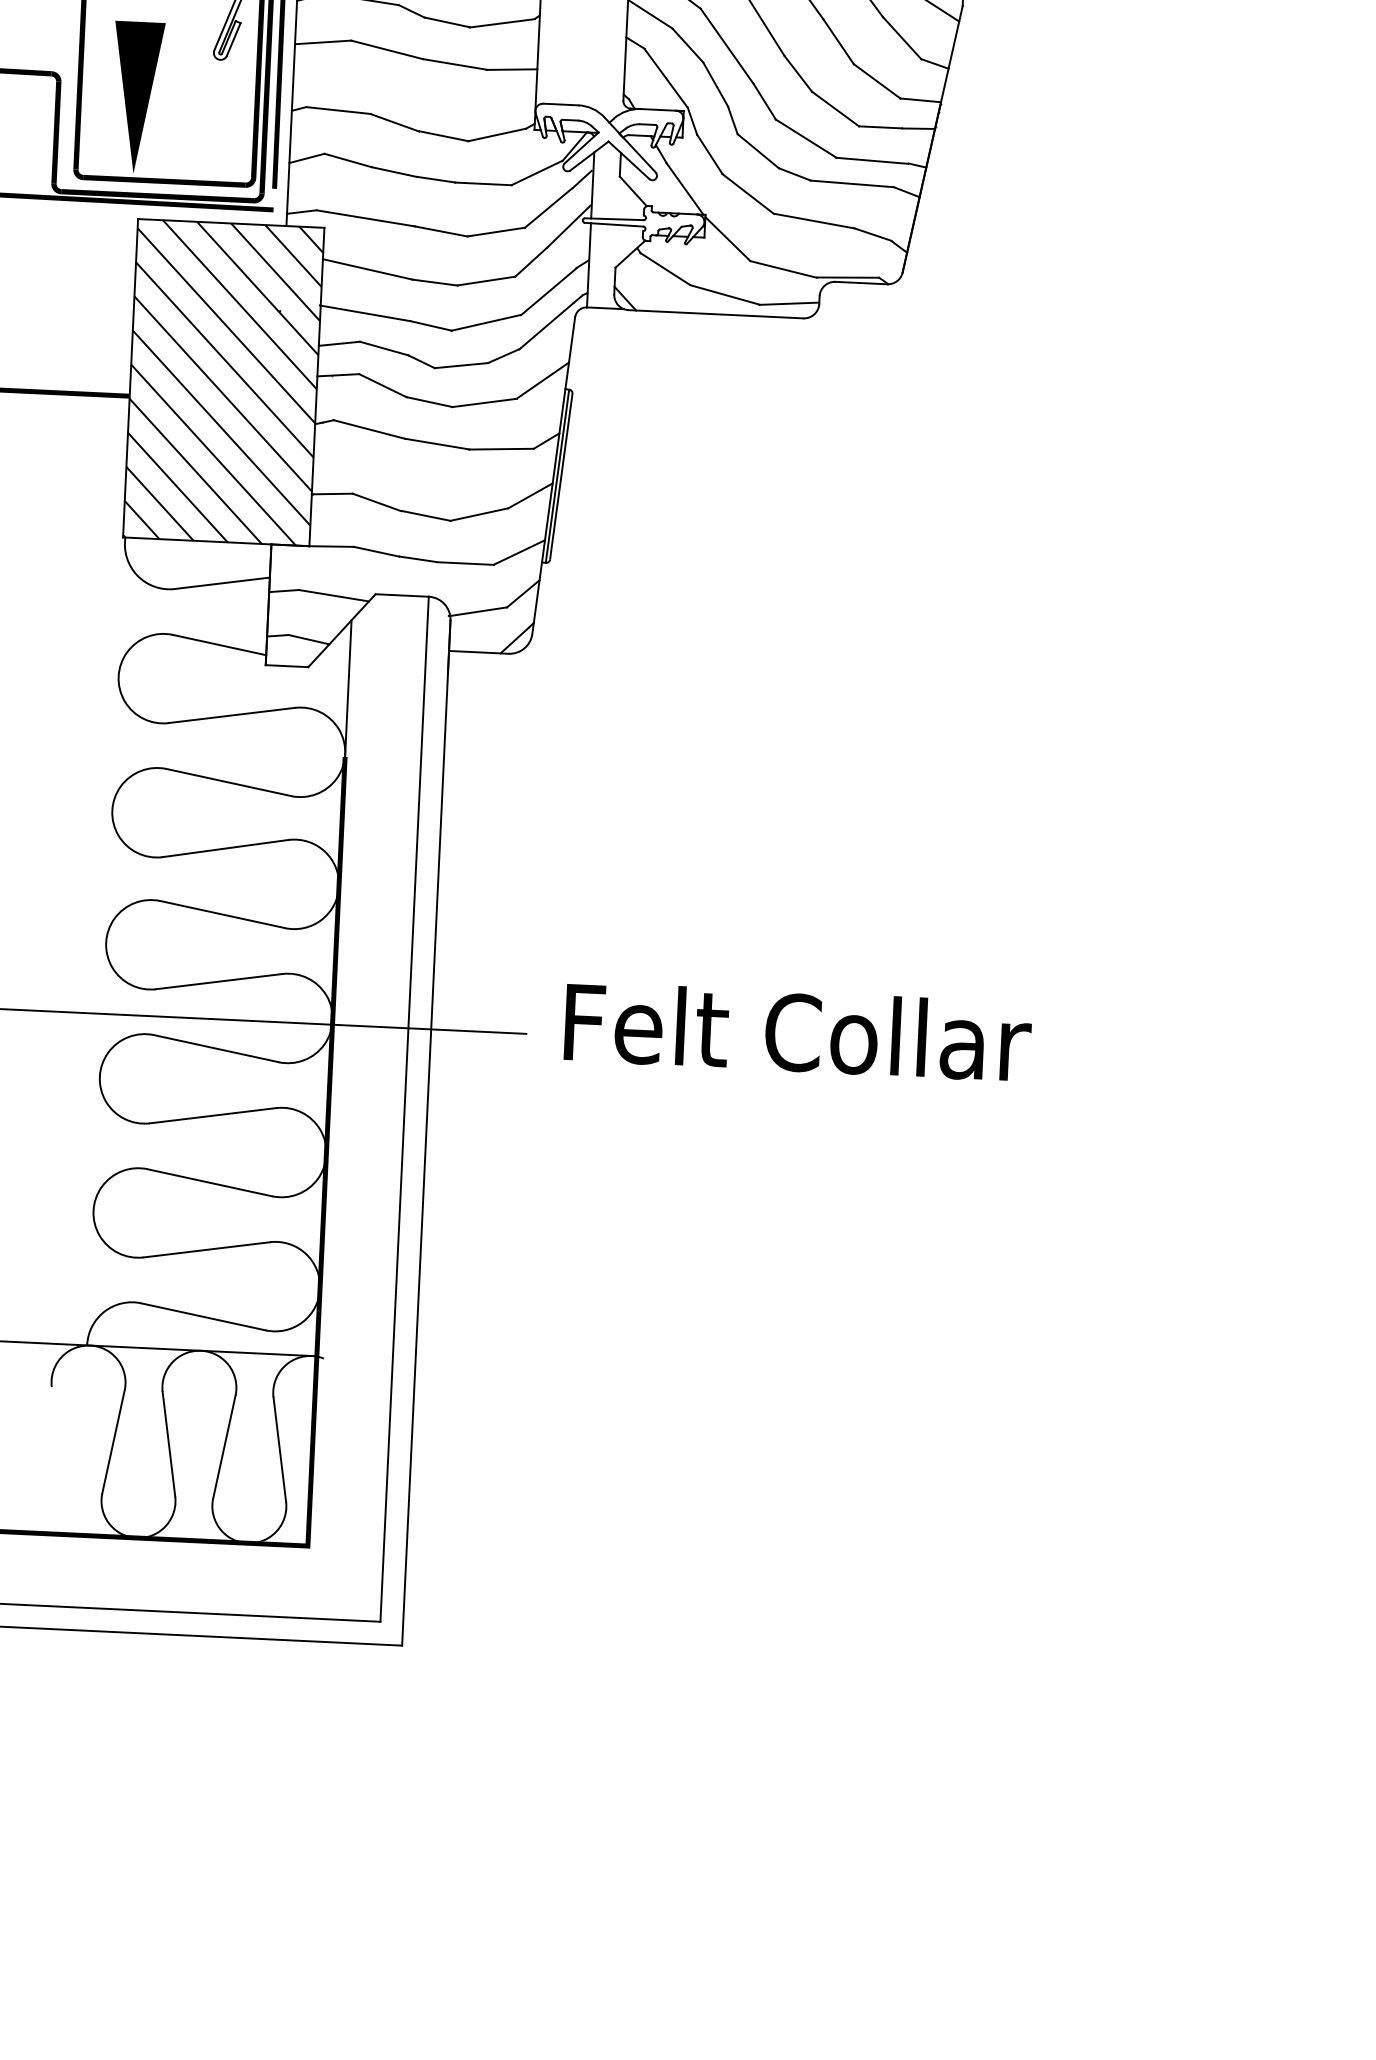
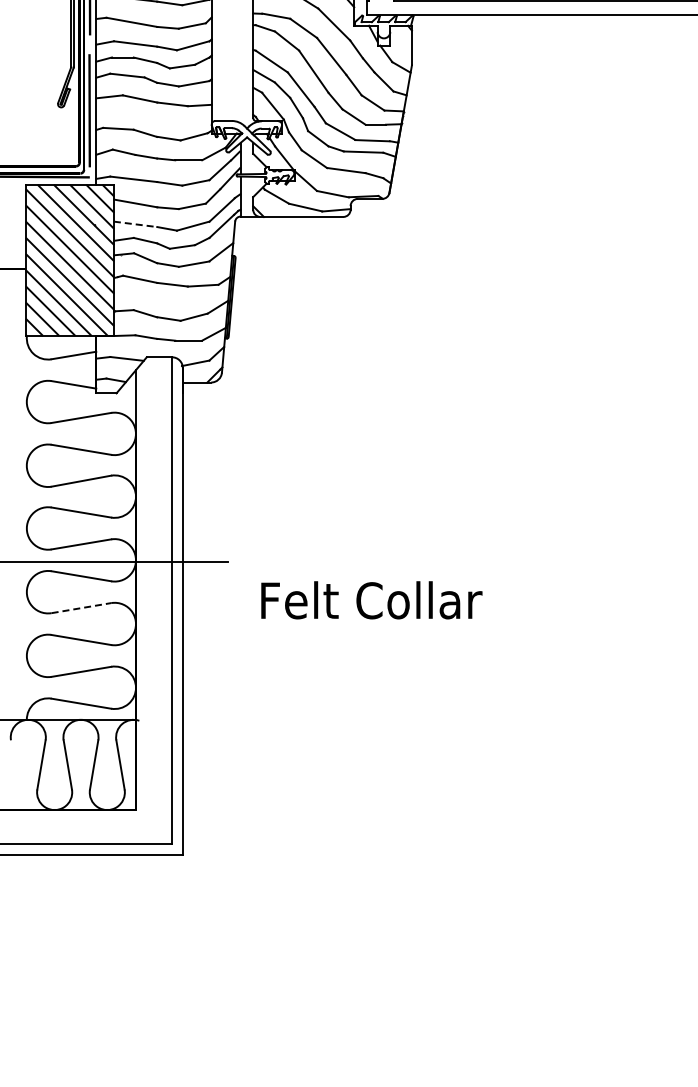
fill: (136, 98) -> (22, 127), removed
line: (365, 313) -> (135, 224), solid -> dashed
text: (797, 1032) -> (371, 600), moved
line: (213, 1116) -> (81, 608), solid -> dashed

